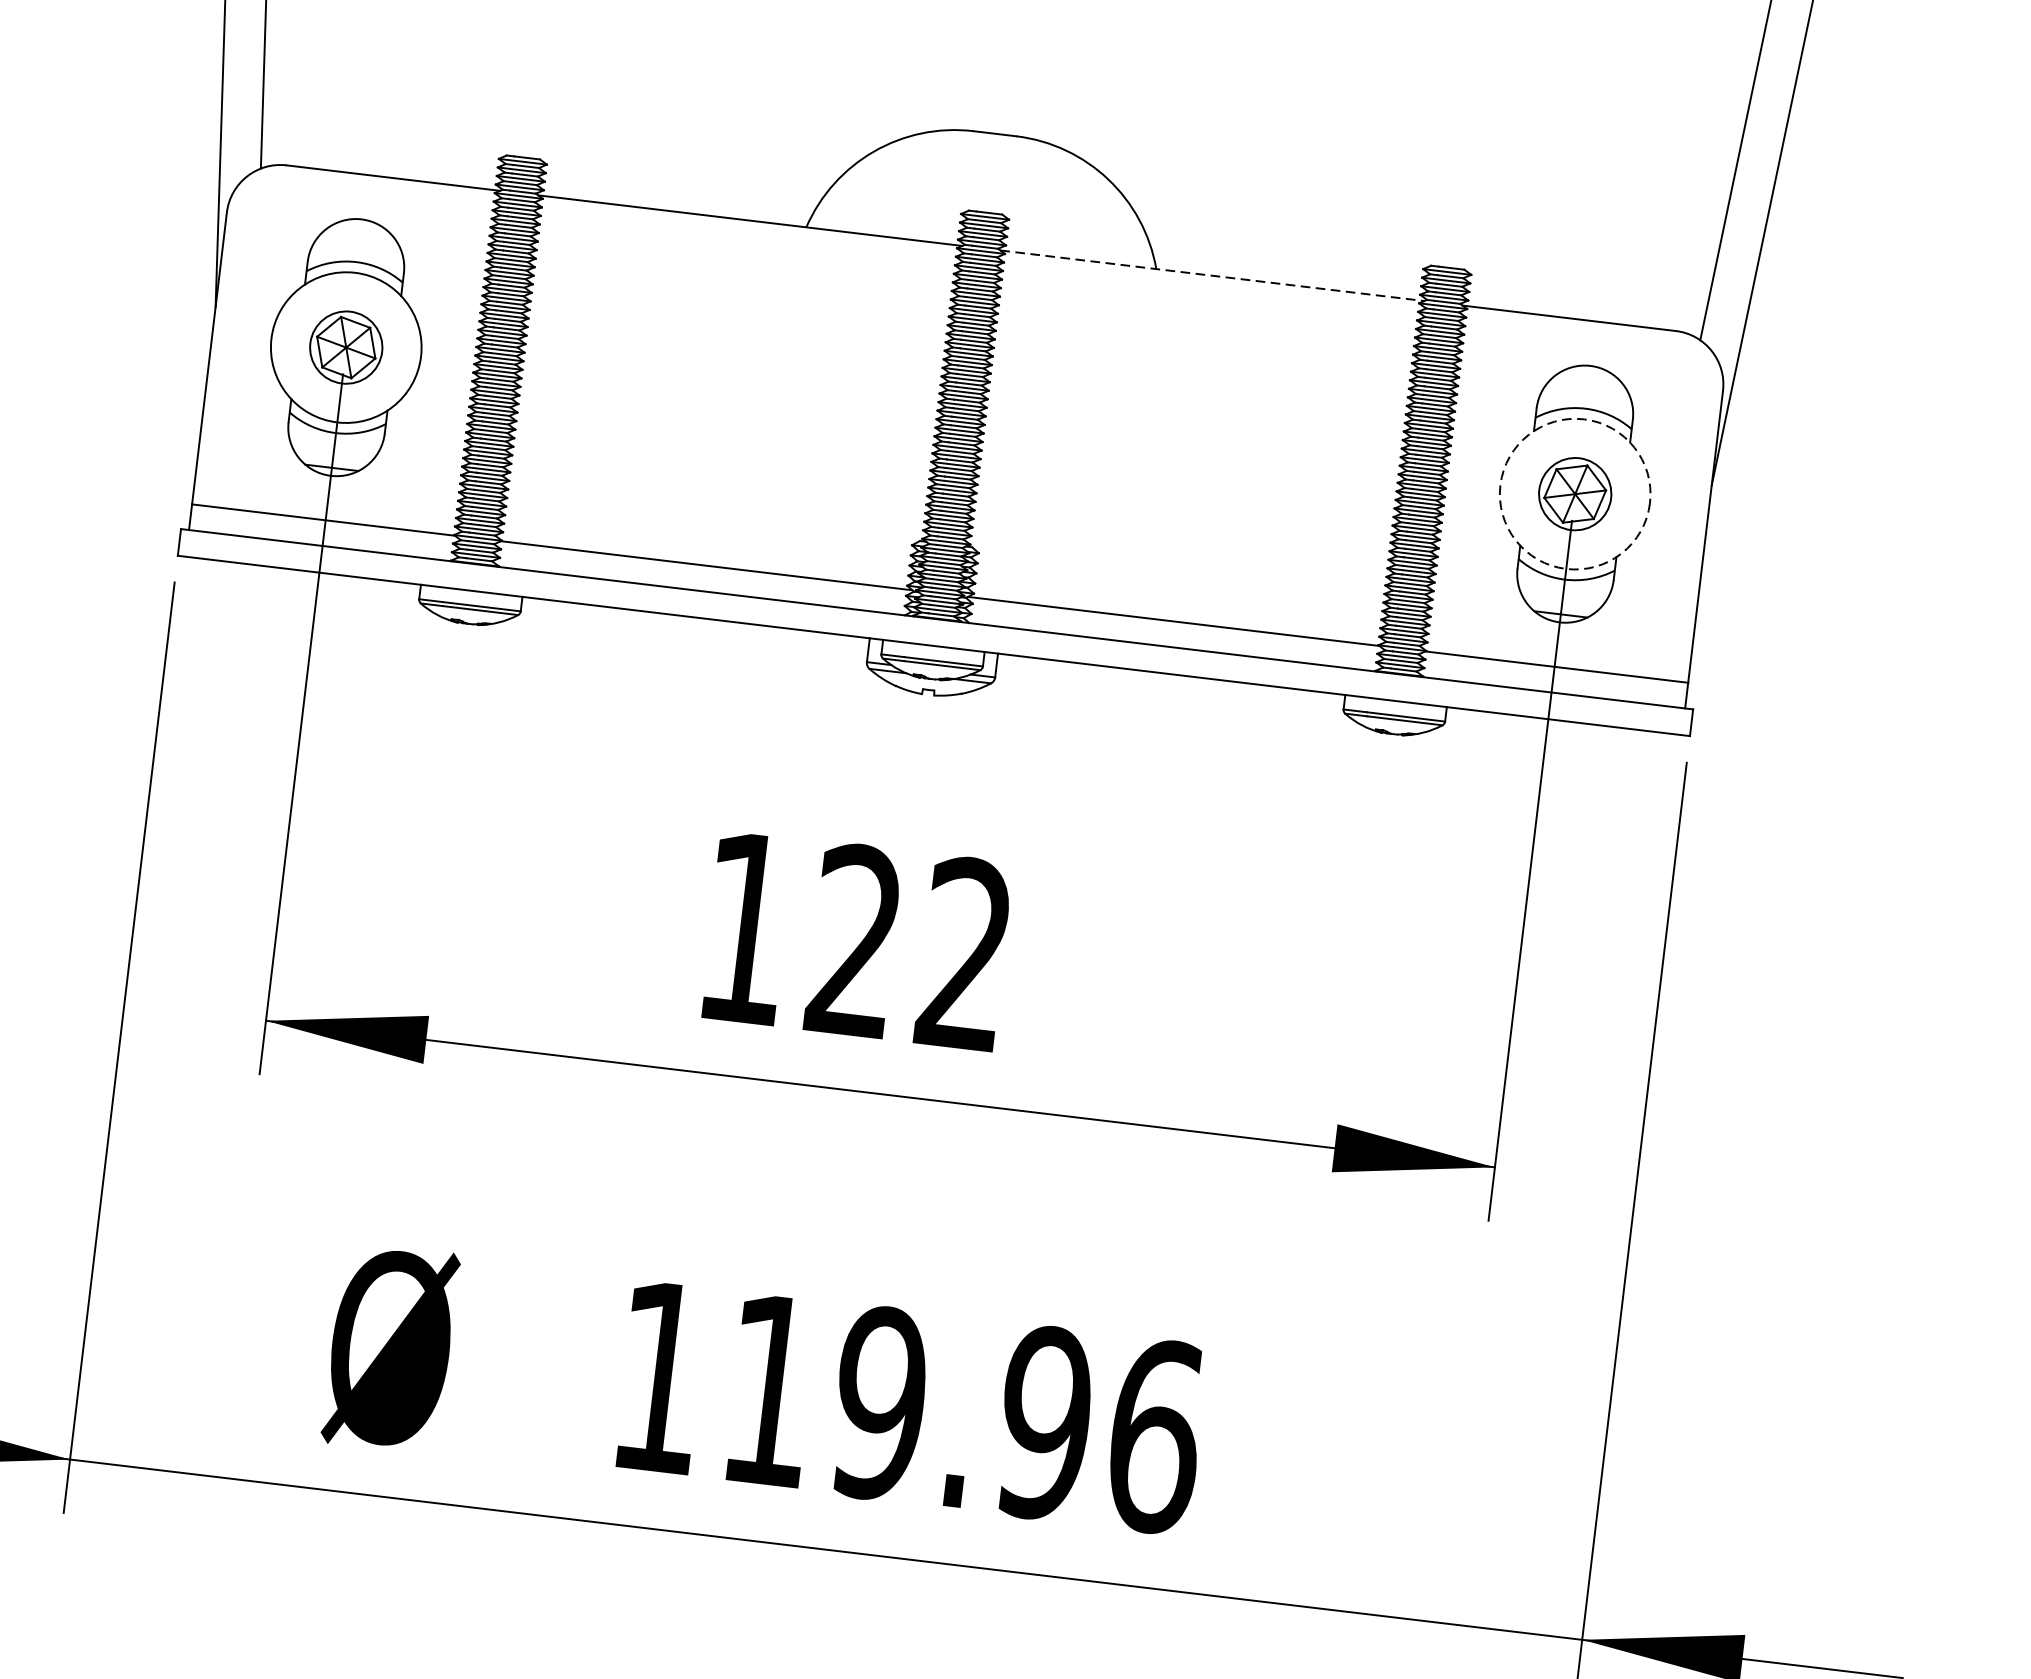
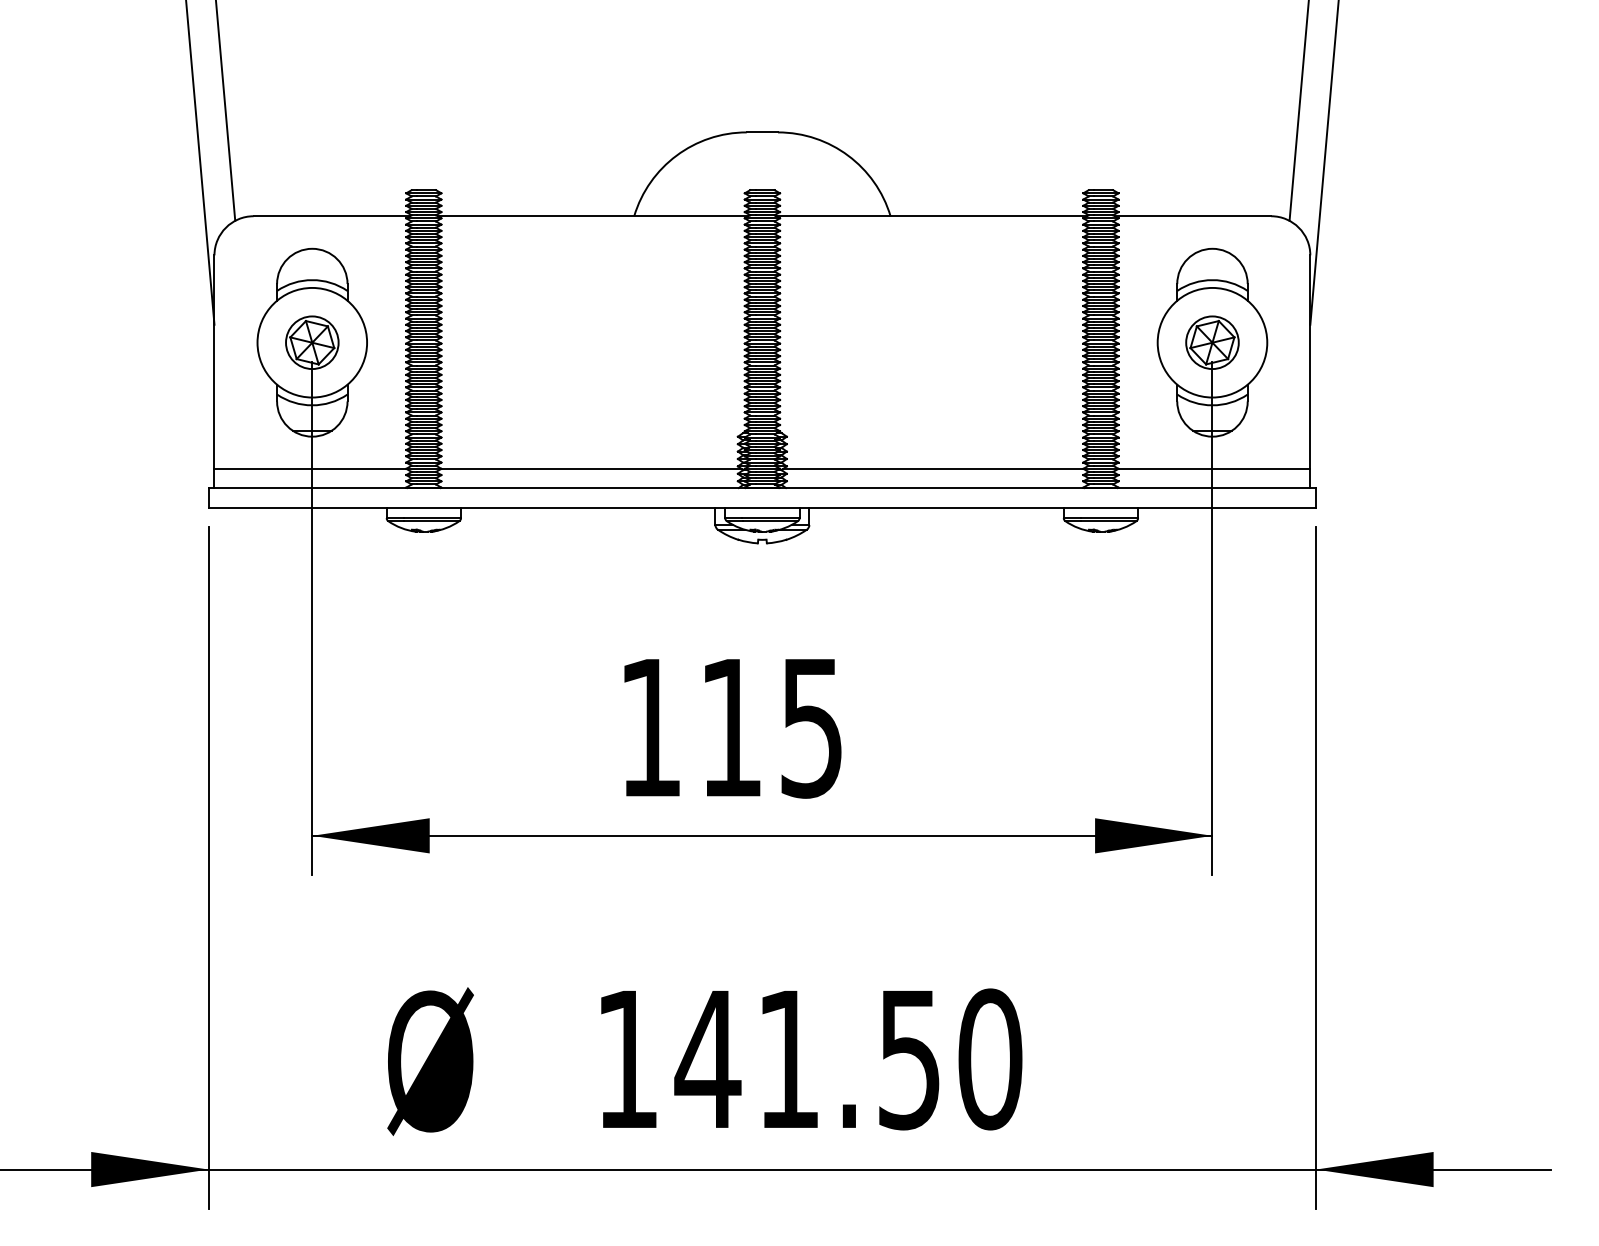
line: (1213, 276) -> (932, 216), dashed -> solid
circle: (1575, 493) -> (1212, 342), dashed -> solid
text: (909, 947) -> (770, 727), 122 -> 115
text: (961, 1413) -> (848, 1059), 119.96 -> 141.50

